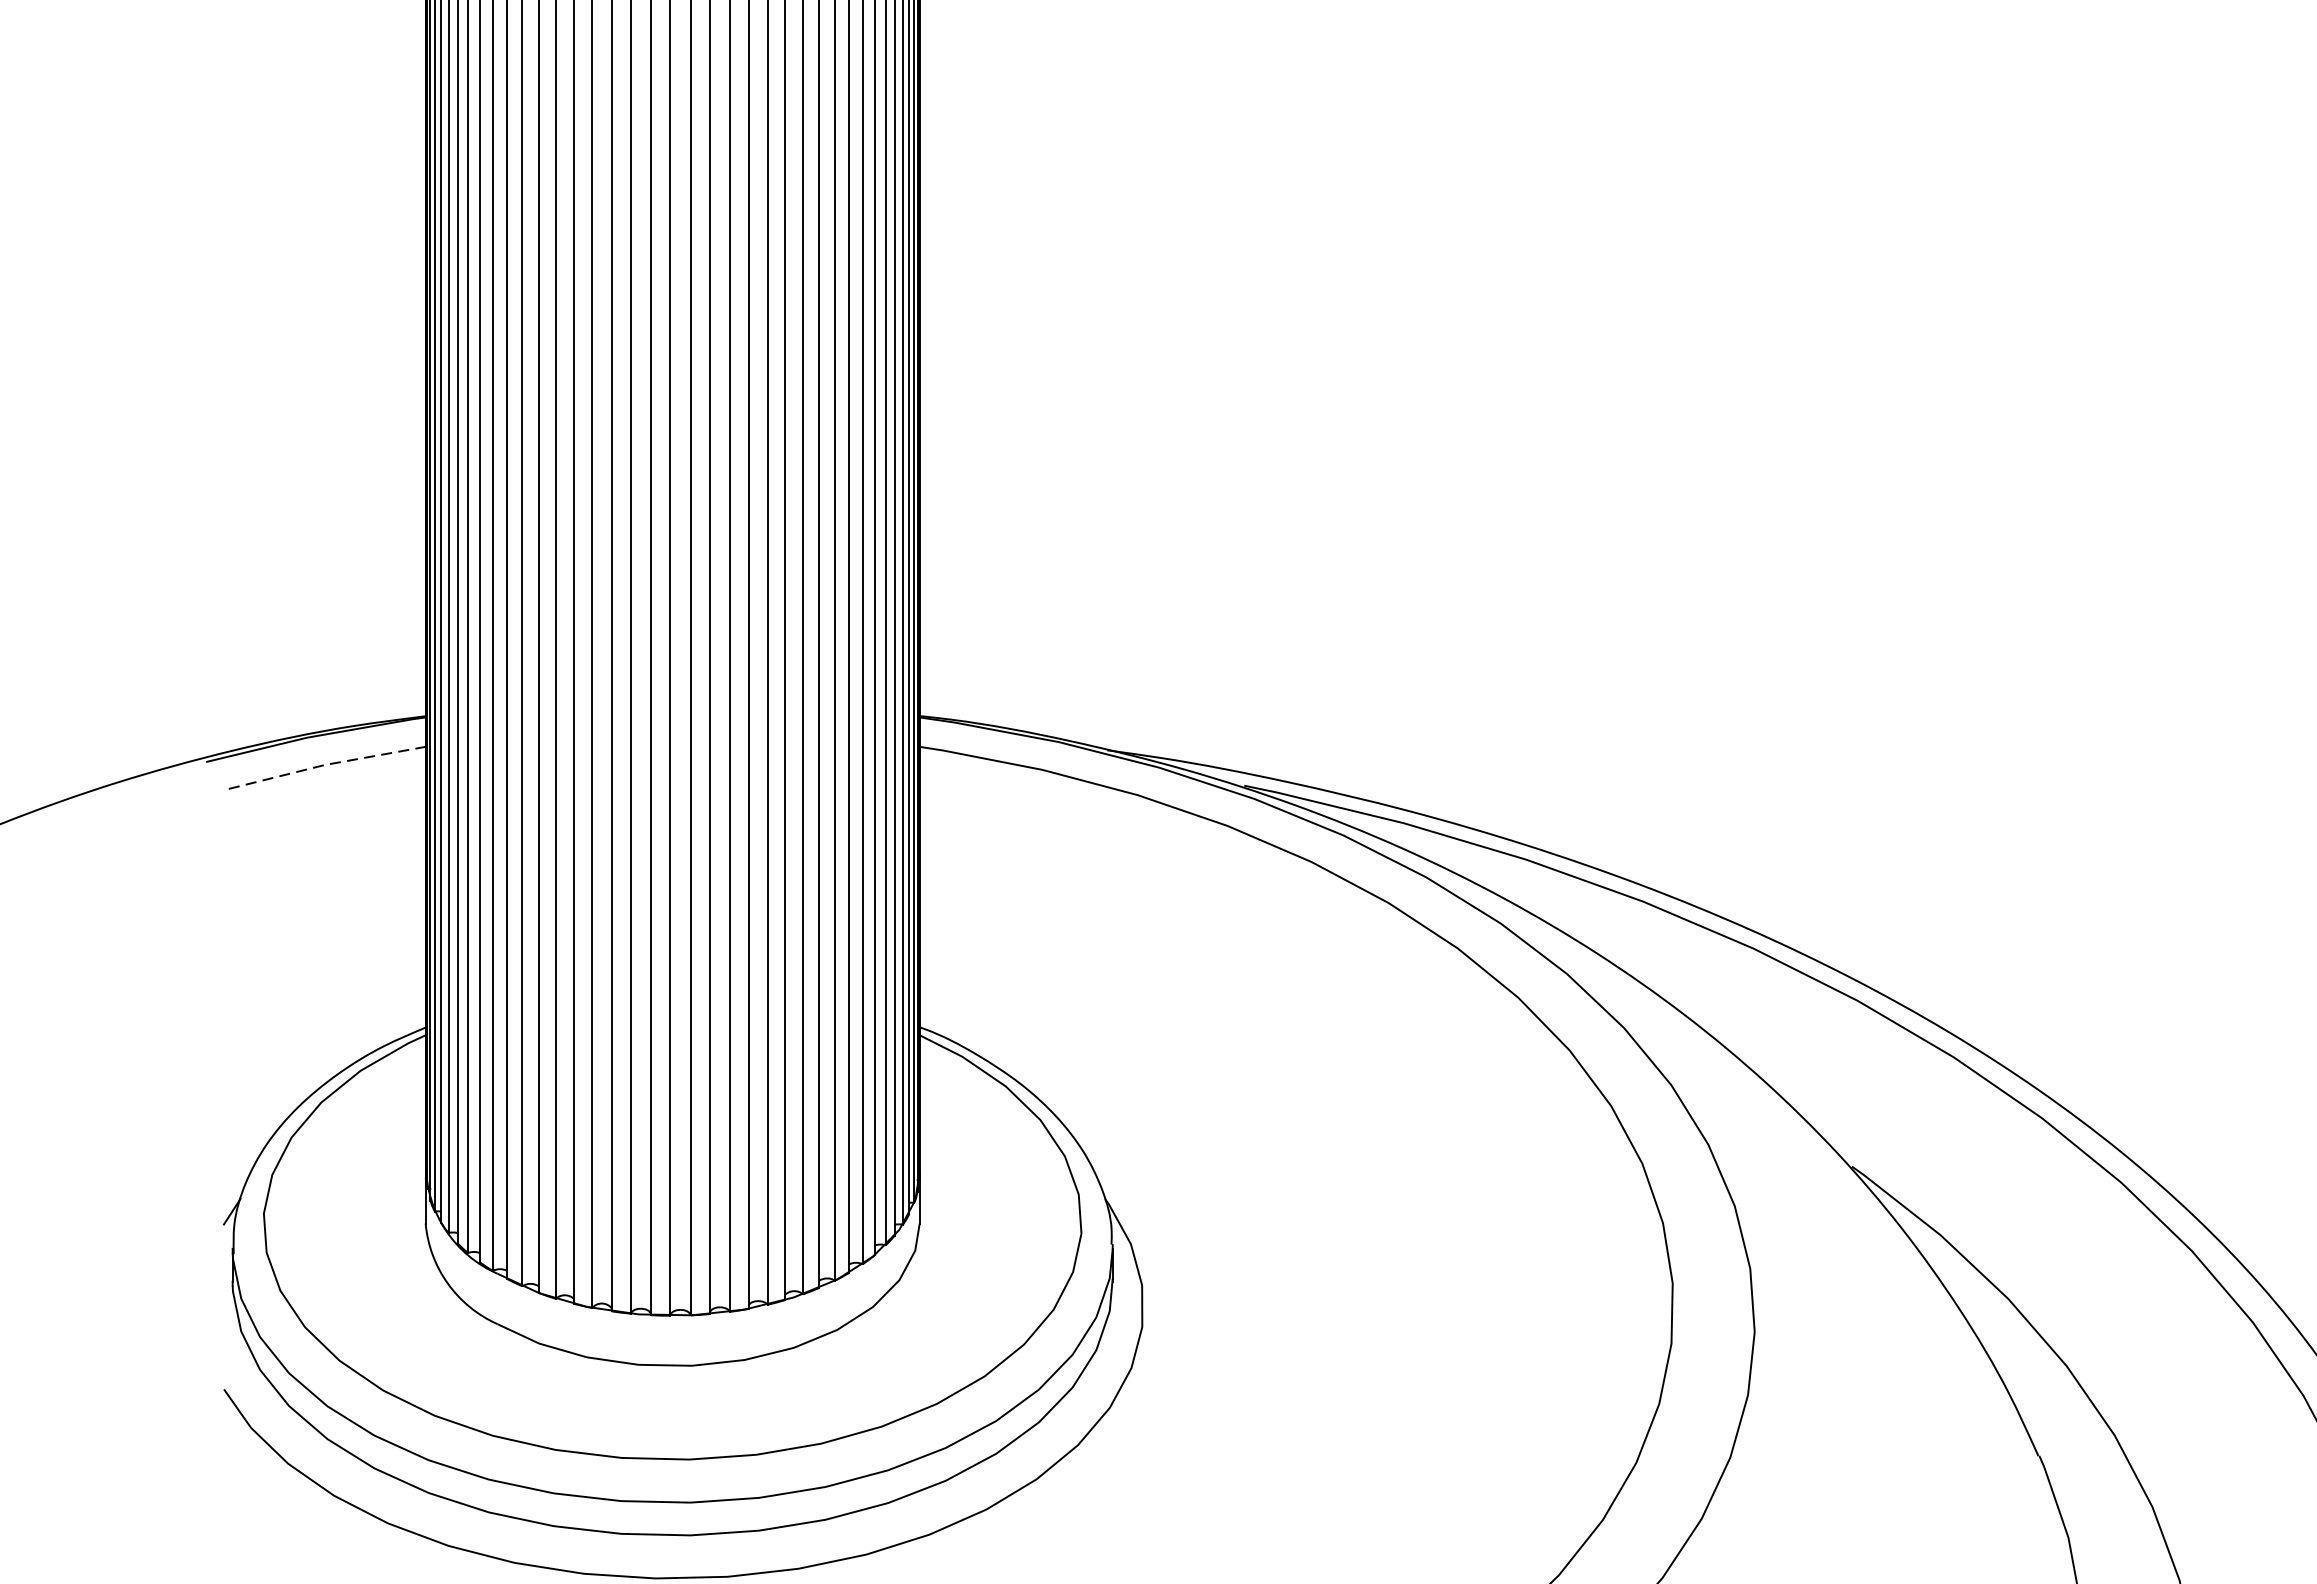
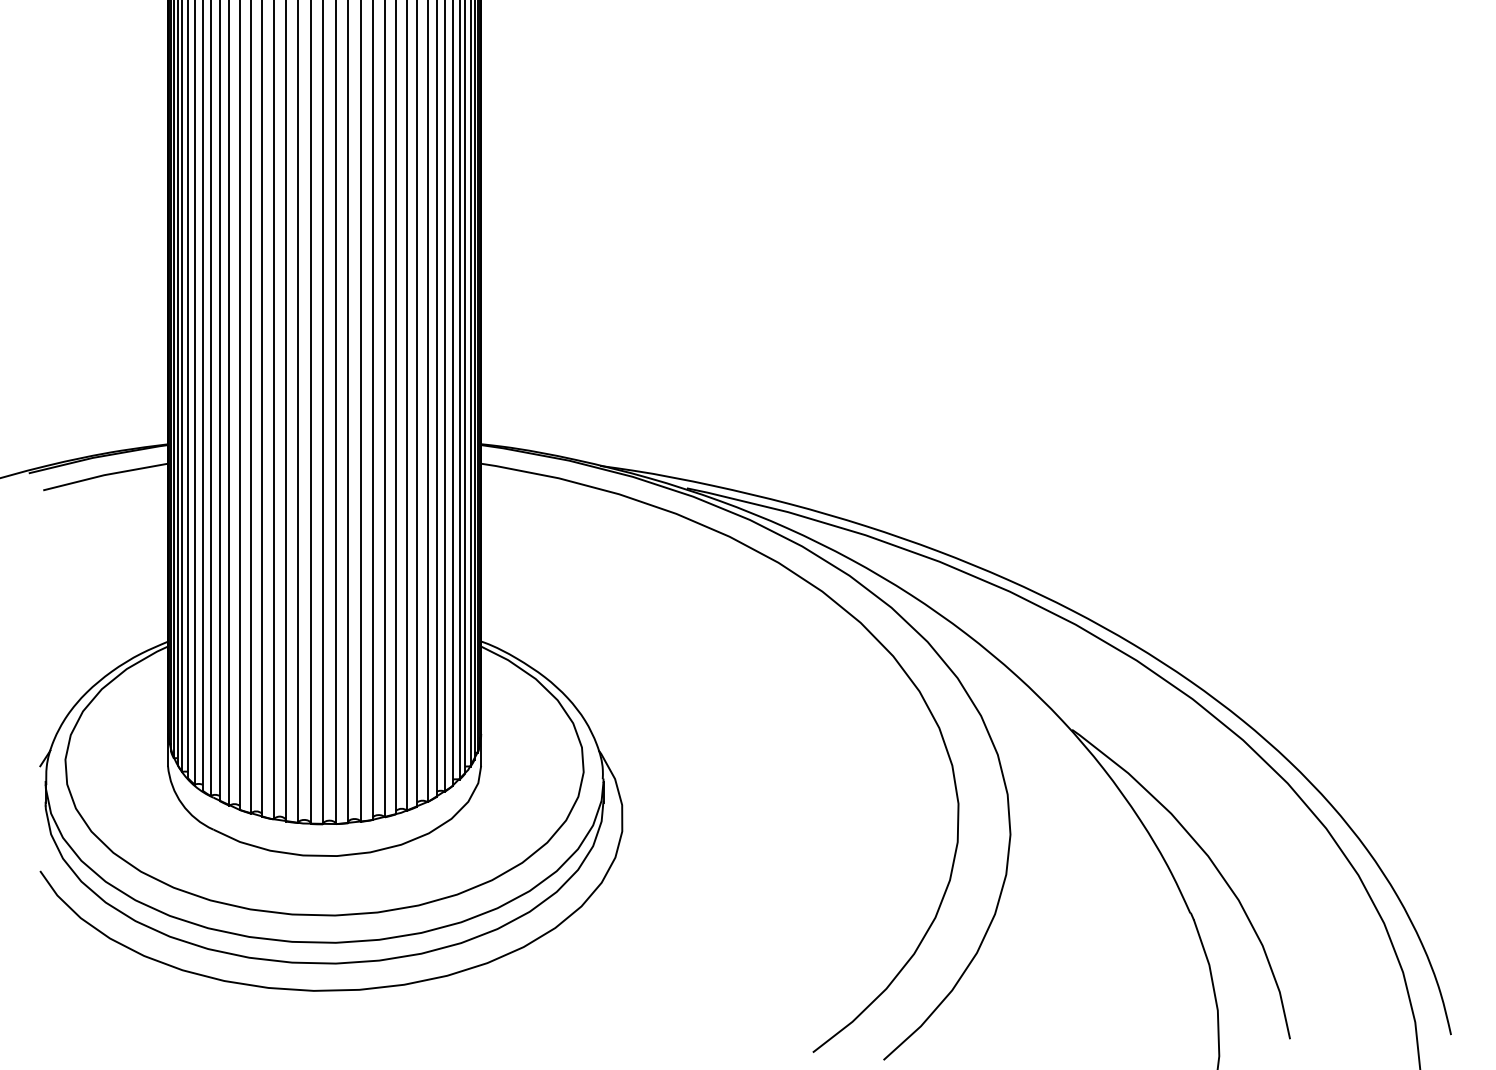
line: (328, 763) -> (106, 474), dashed -> solid

